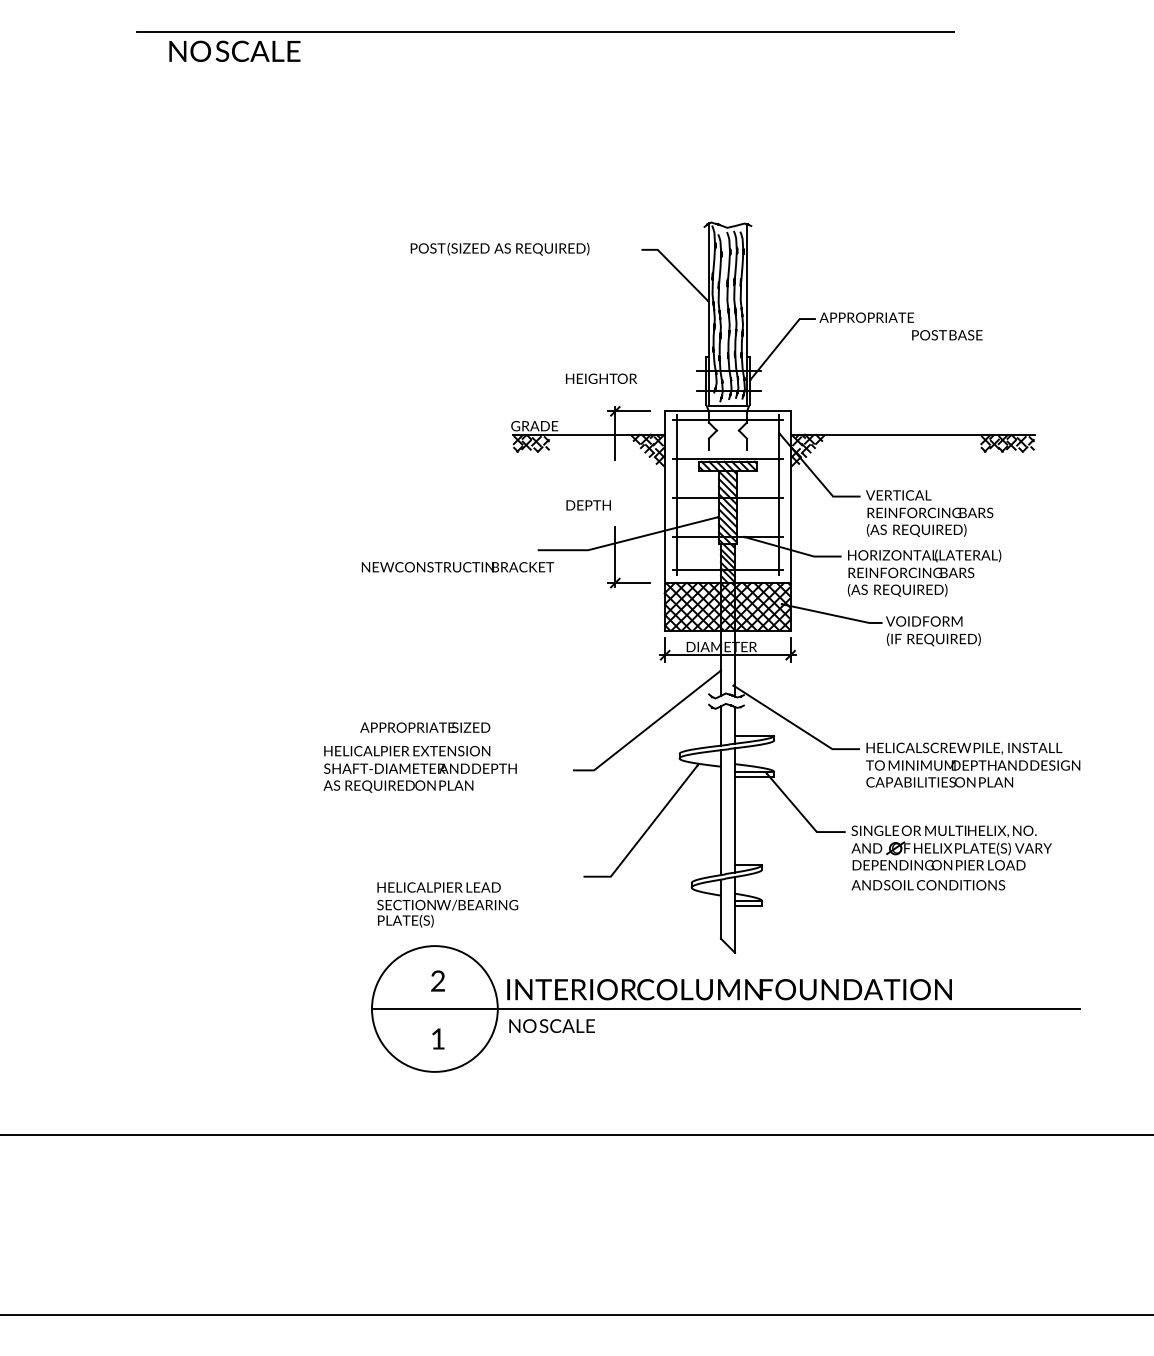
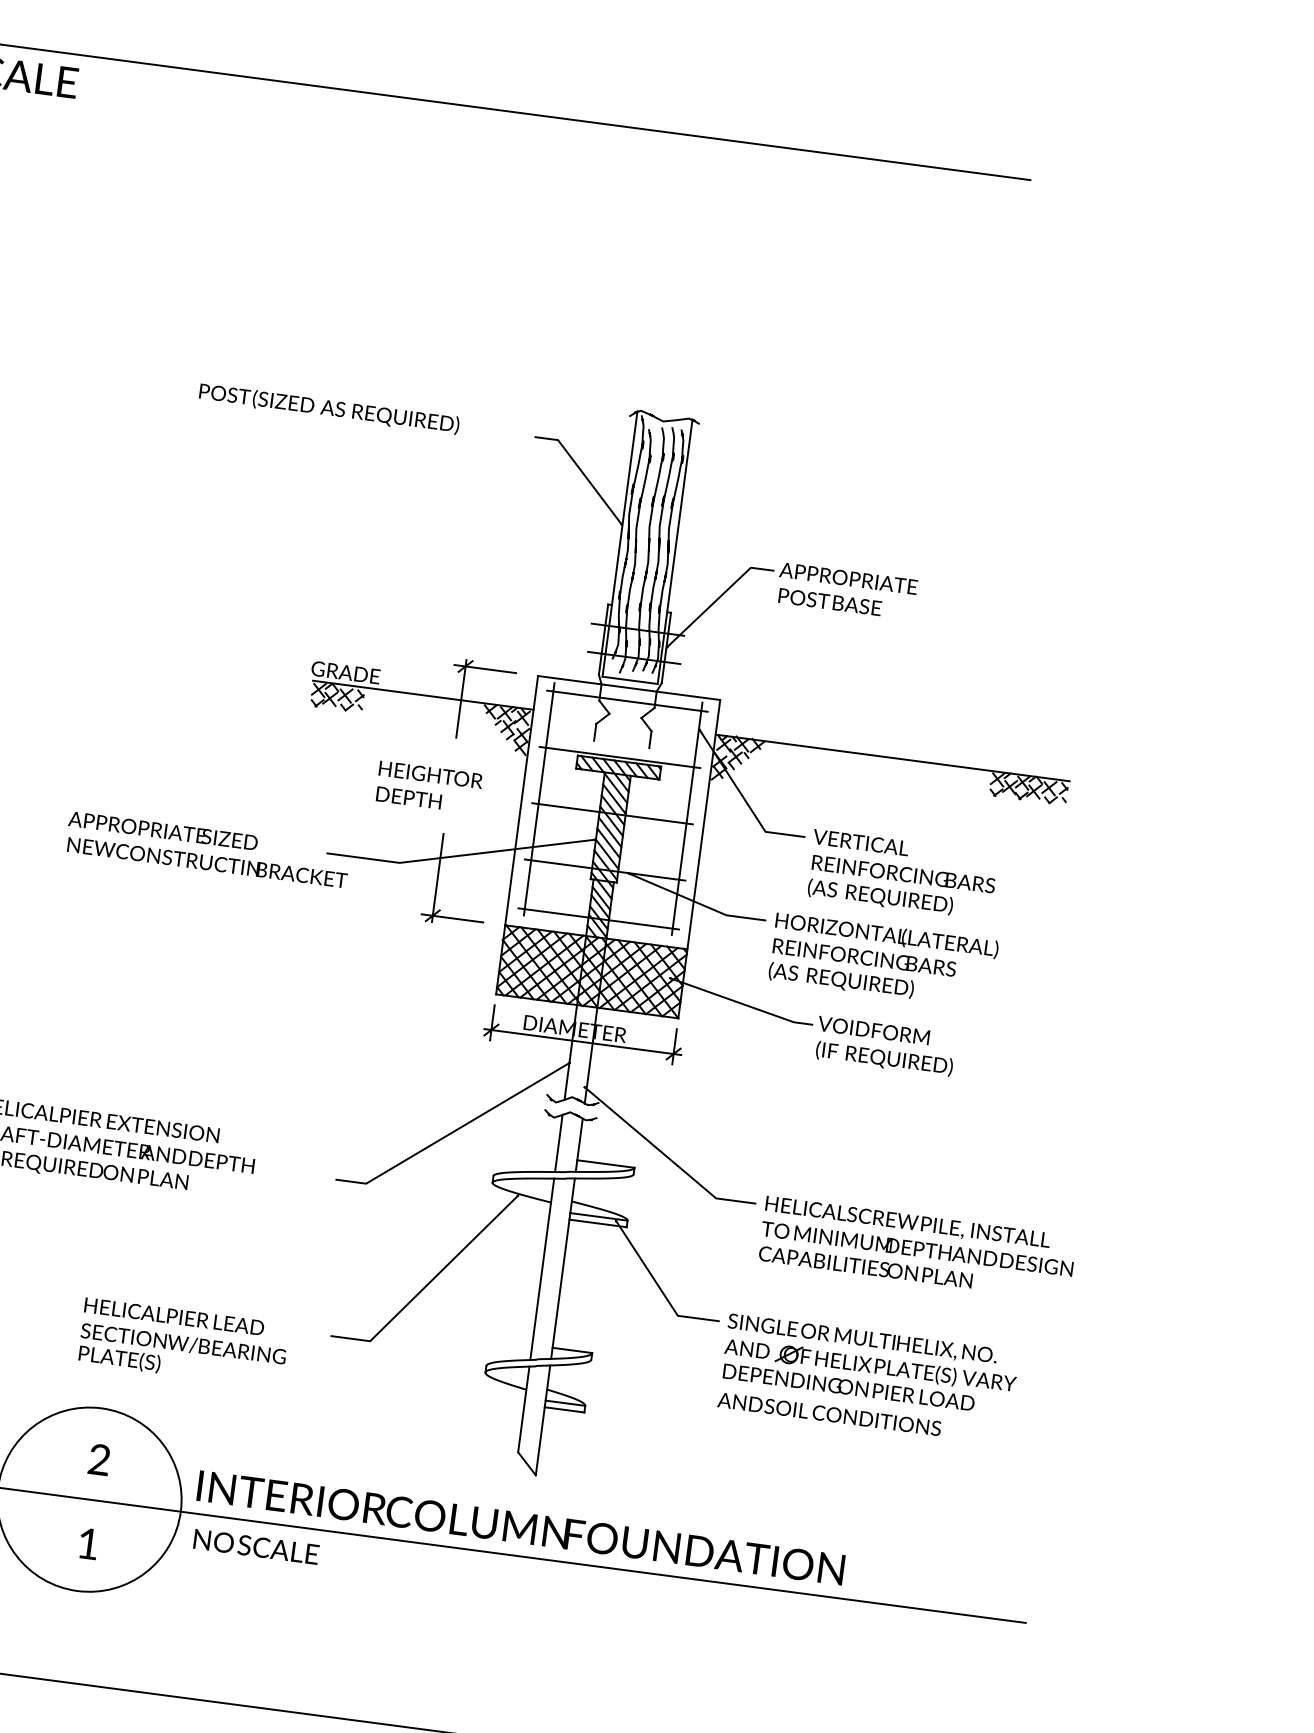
text: (947, 335) -> (830, 602), moved
text: (601, 378) -> (431, 774), moved
text: (425, 727) -> (163, 830), moved
text: (447, 904) -> (183, 1342), moved

